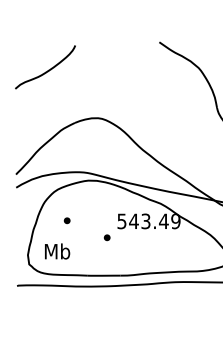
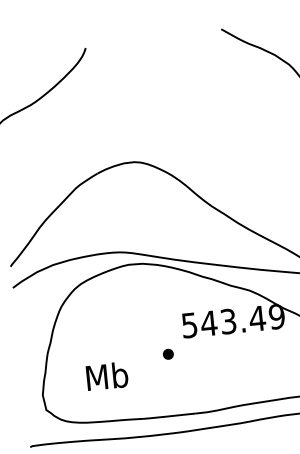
part: (66, 220) -> (99, 332), removed
text: (57, 251) -> (107, 376), moved

